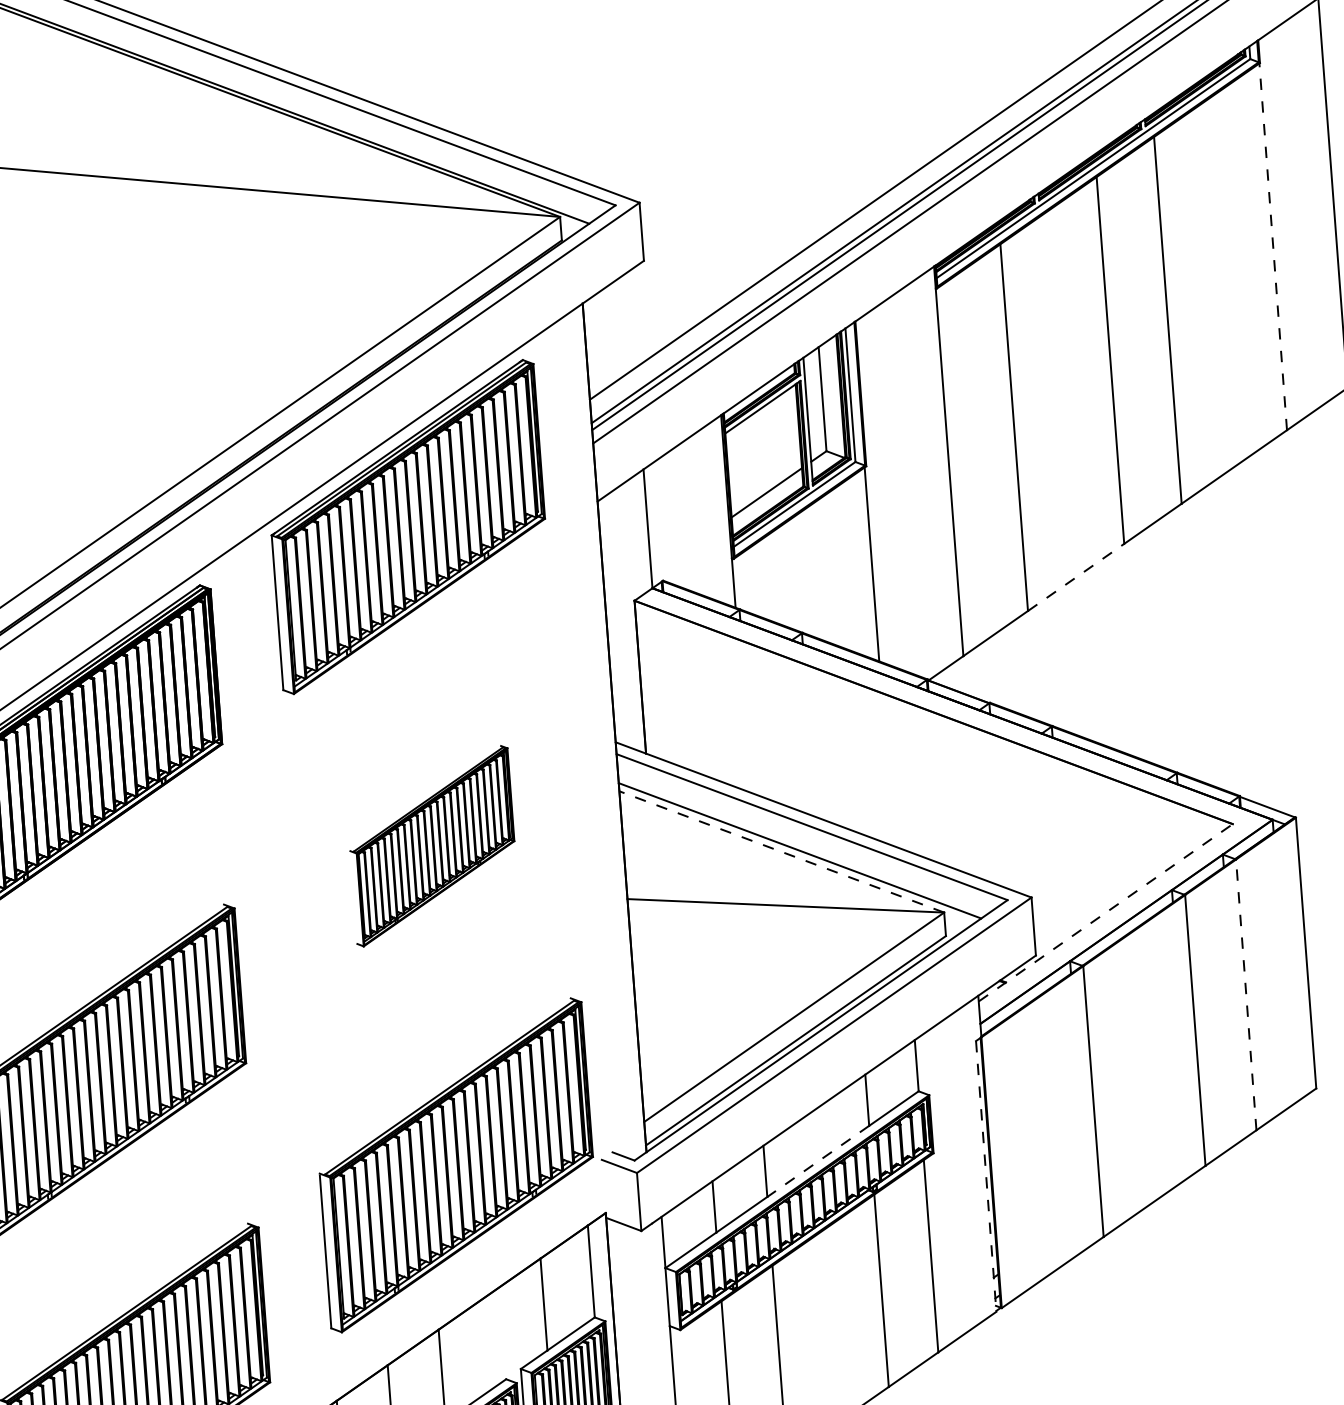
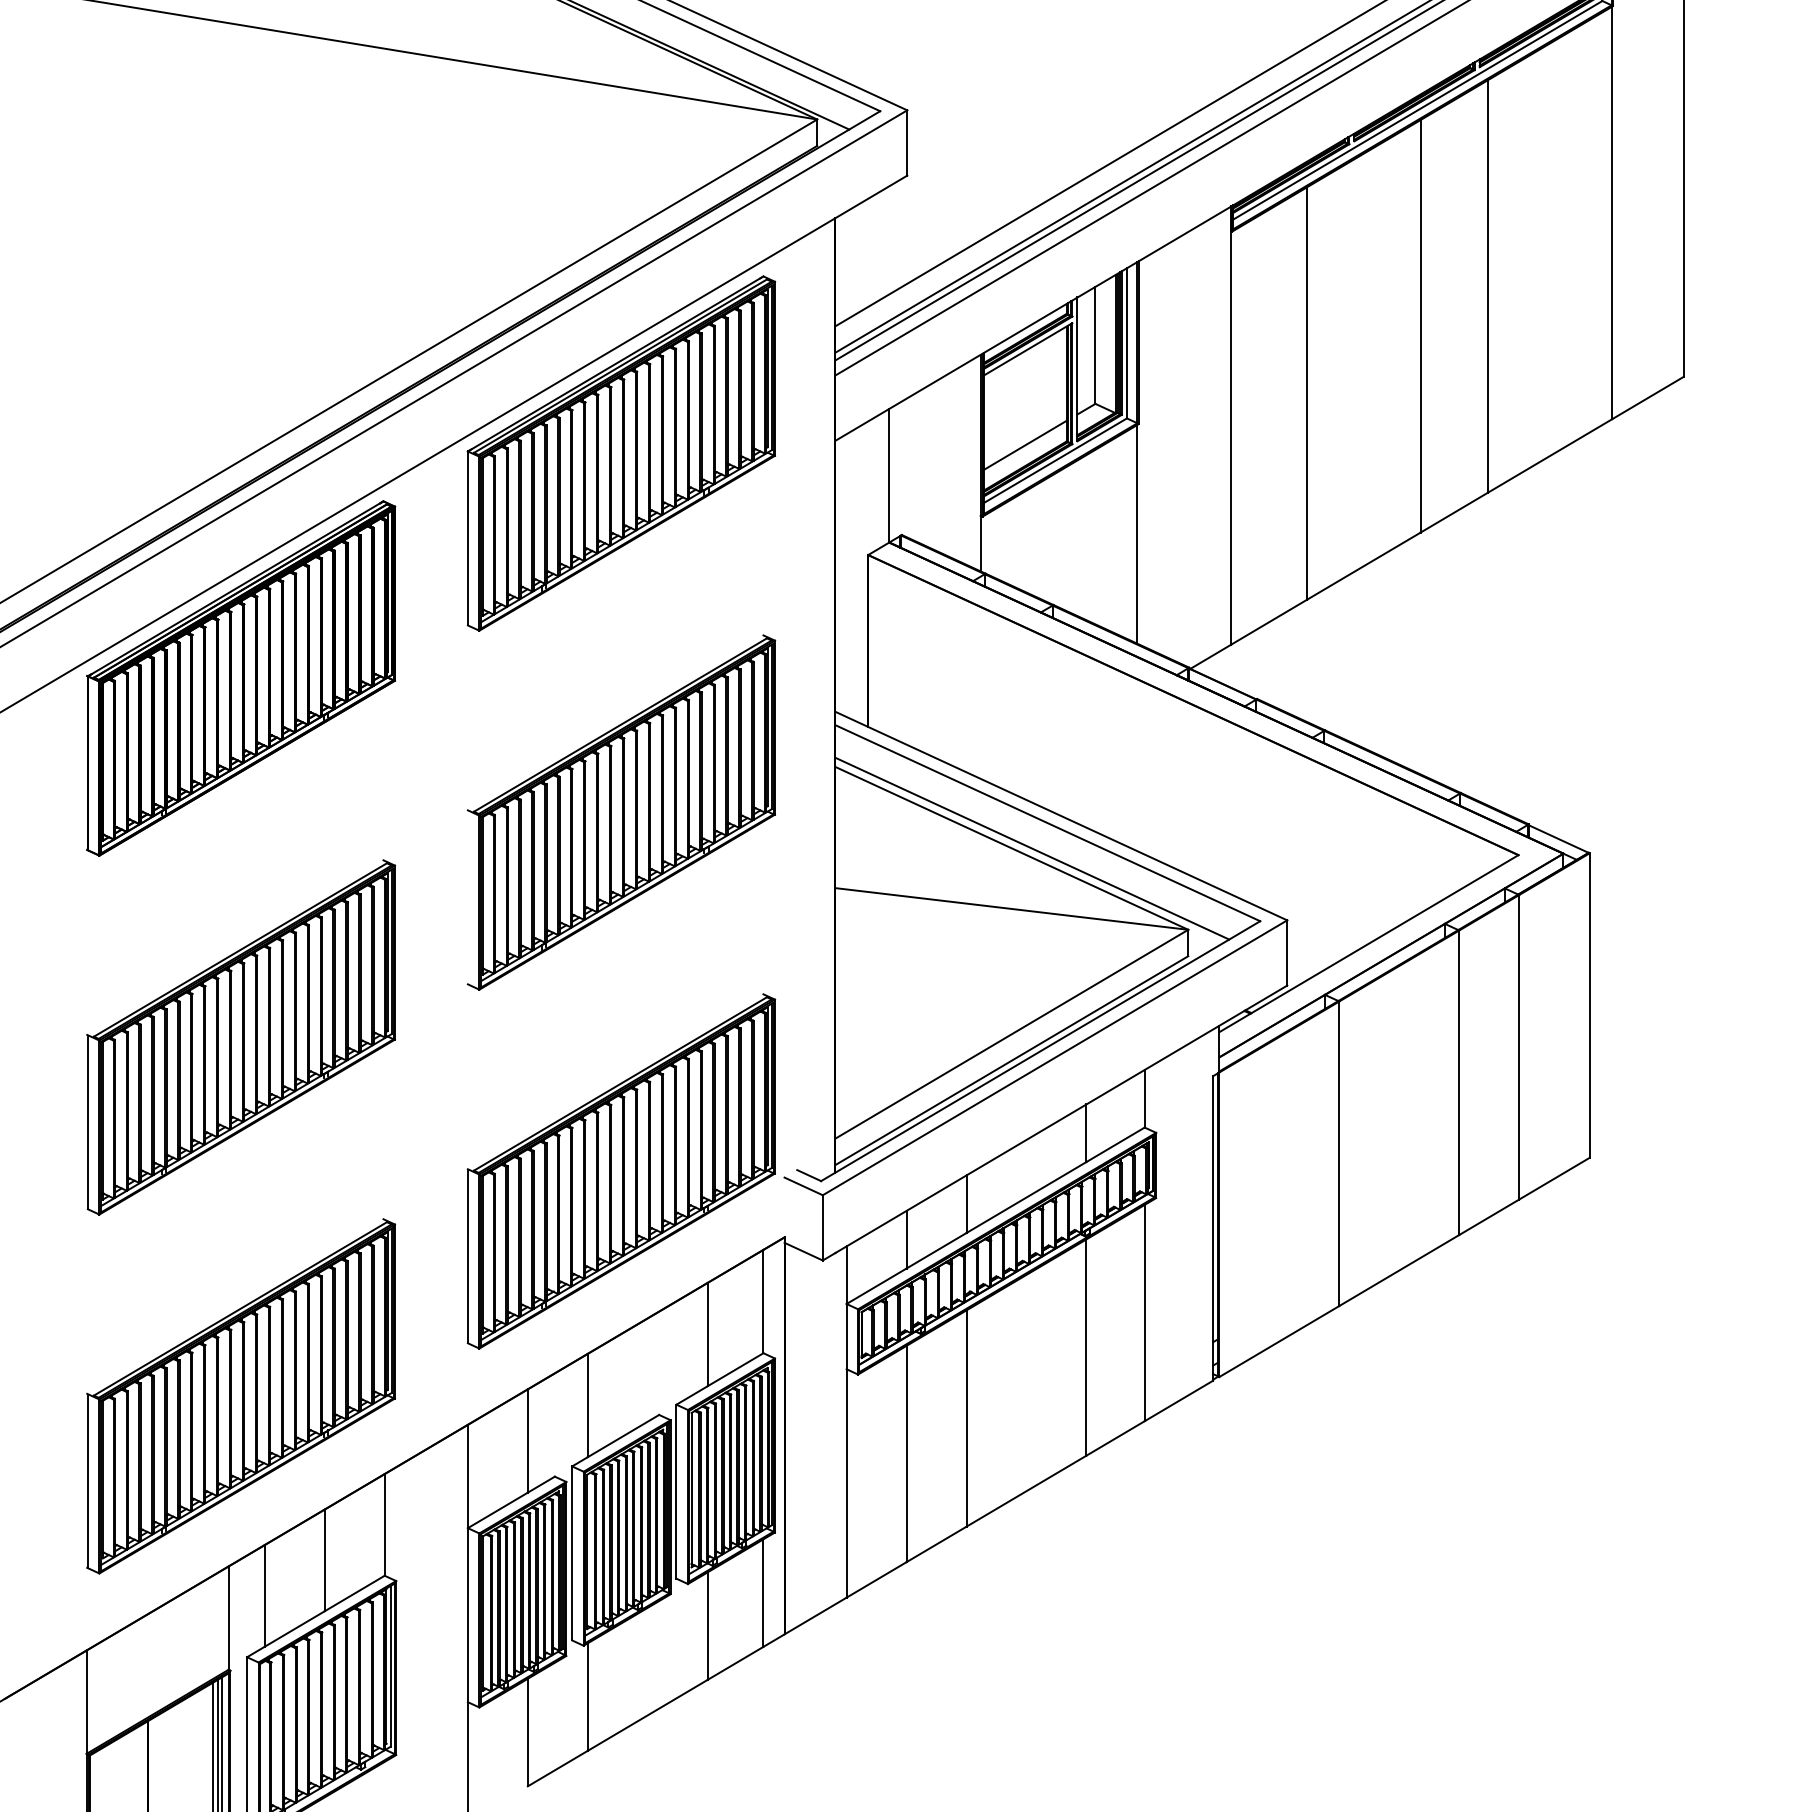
line: (1273, 246) -> (1612, 212), dashed -> solid
line: (1075, 577) -> (1363, 566), dashed -> solid
part: (432, 846) -> (621, 812), size x1.67
line: (781, 852) -> (1011, 848), dashed -> solid
line: (1105, 912) -> (1368, 943), dashed -> solid
line: (1246, 994) -> (1519, 1046), dashed -> solid
line: (818, 1161) -> (1026, 1197), dashed -> solid
line: (986, 1176) -> (1213, 1228), dashed -> solid

